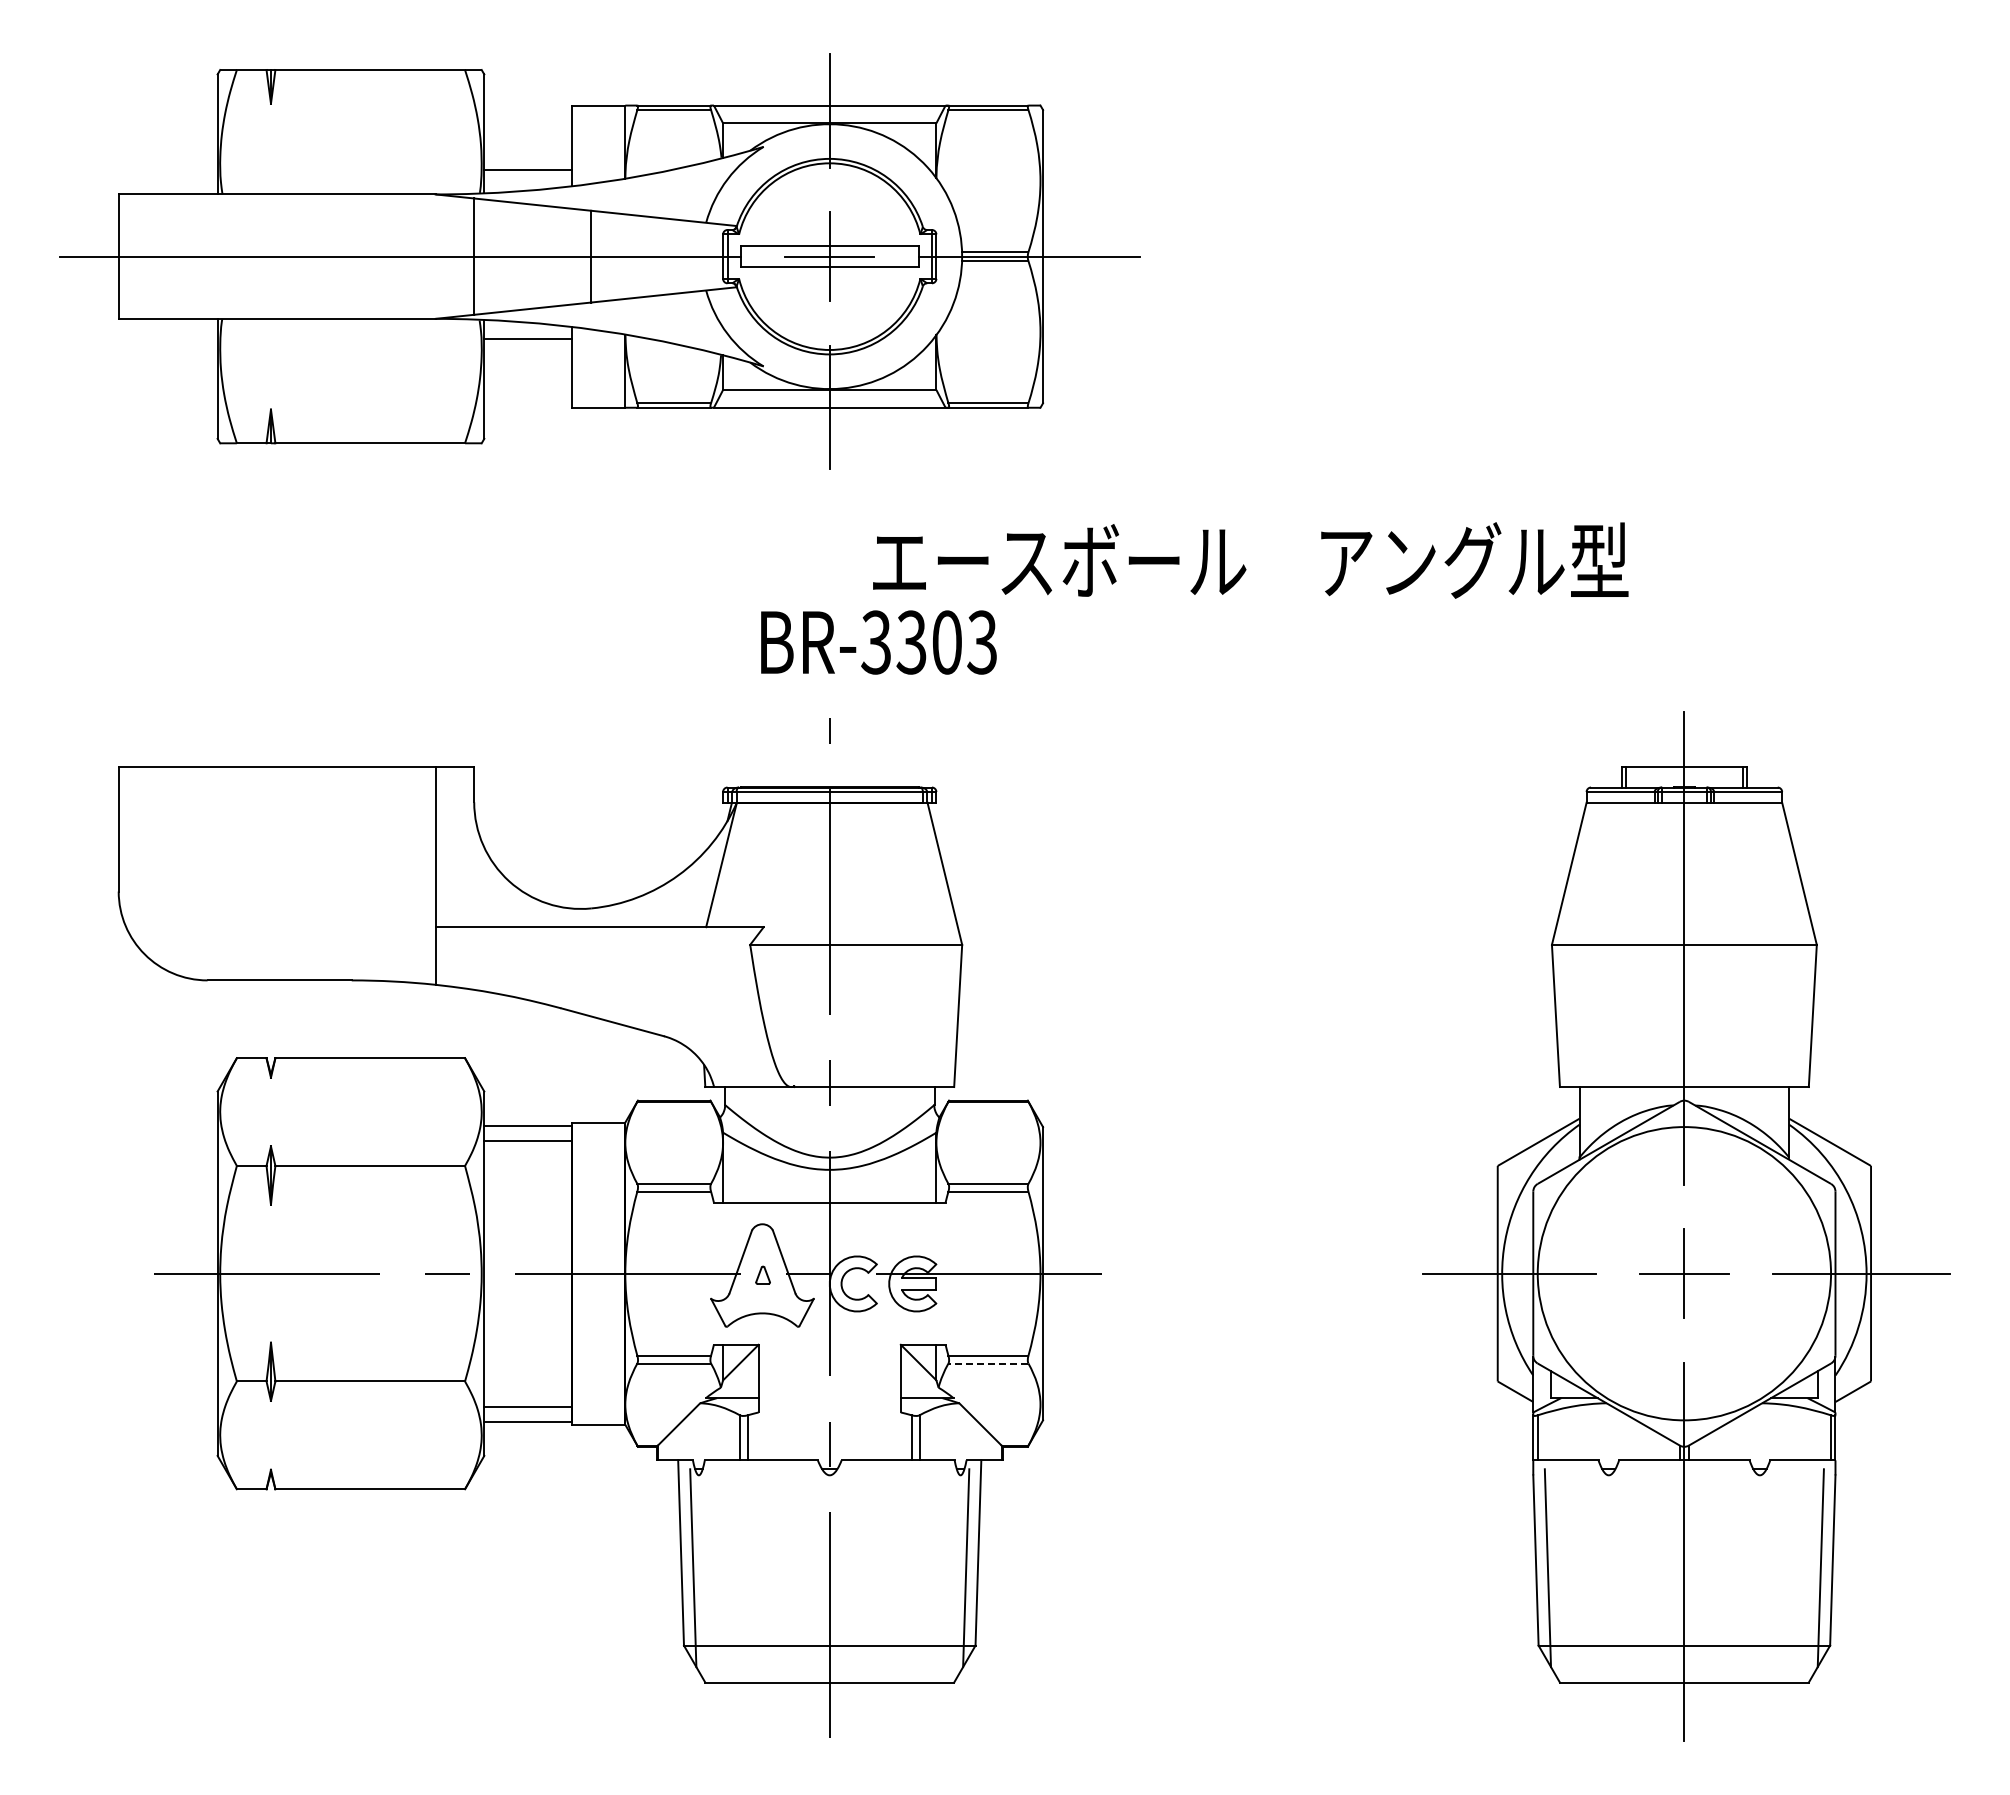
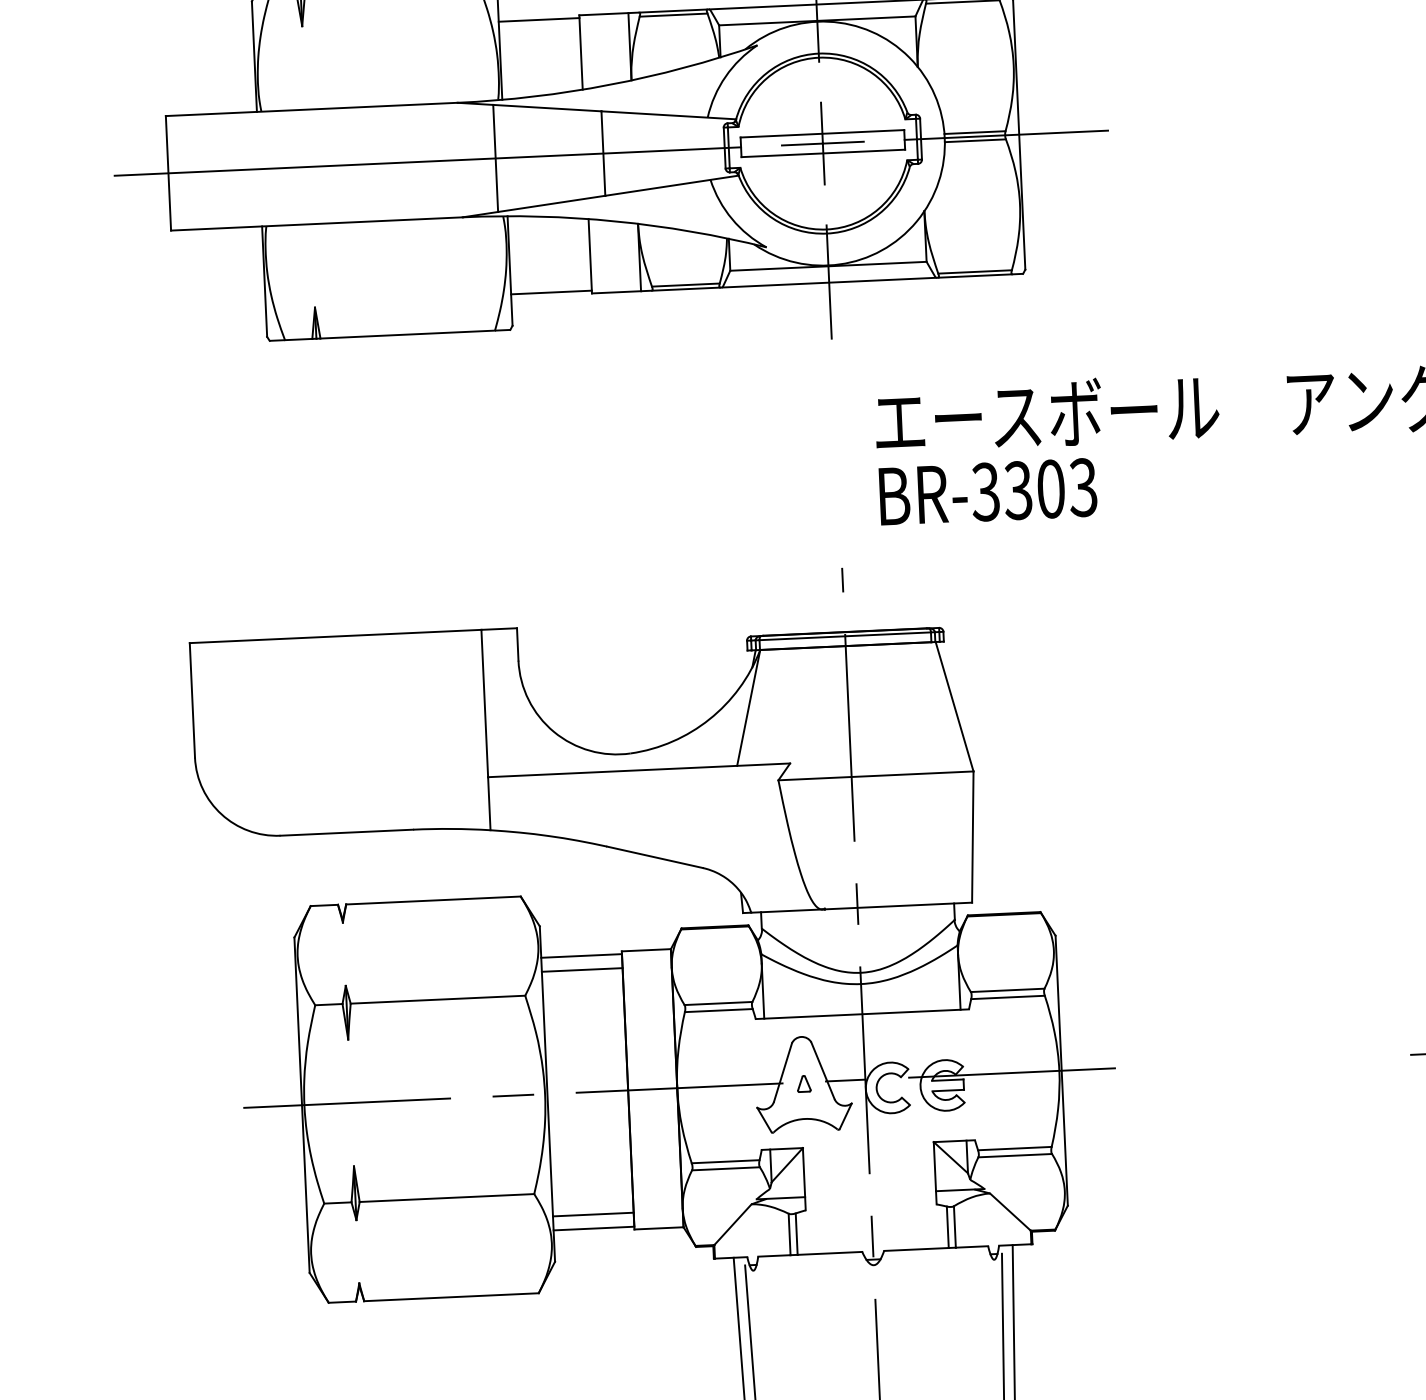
line: (528, 169) -> (539, 19), moved
line: (528, 338) -> (551, 292), moved
text: (878, 642) -> (987, 491), moved
line: (988, 1363) -> (1015, 1155), dashed -> solid

